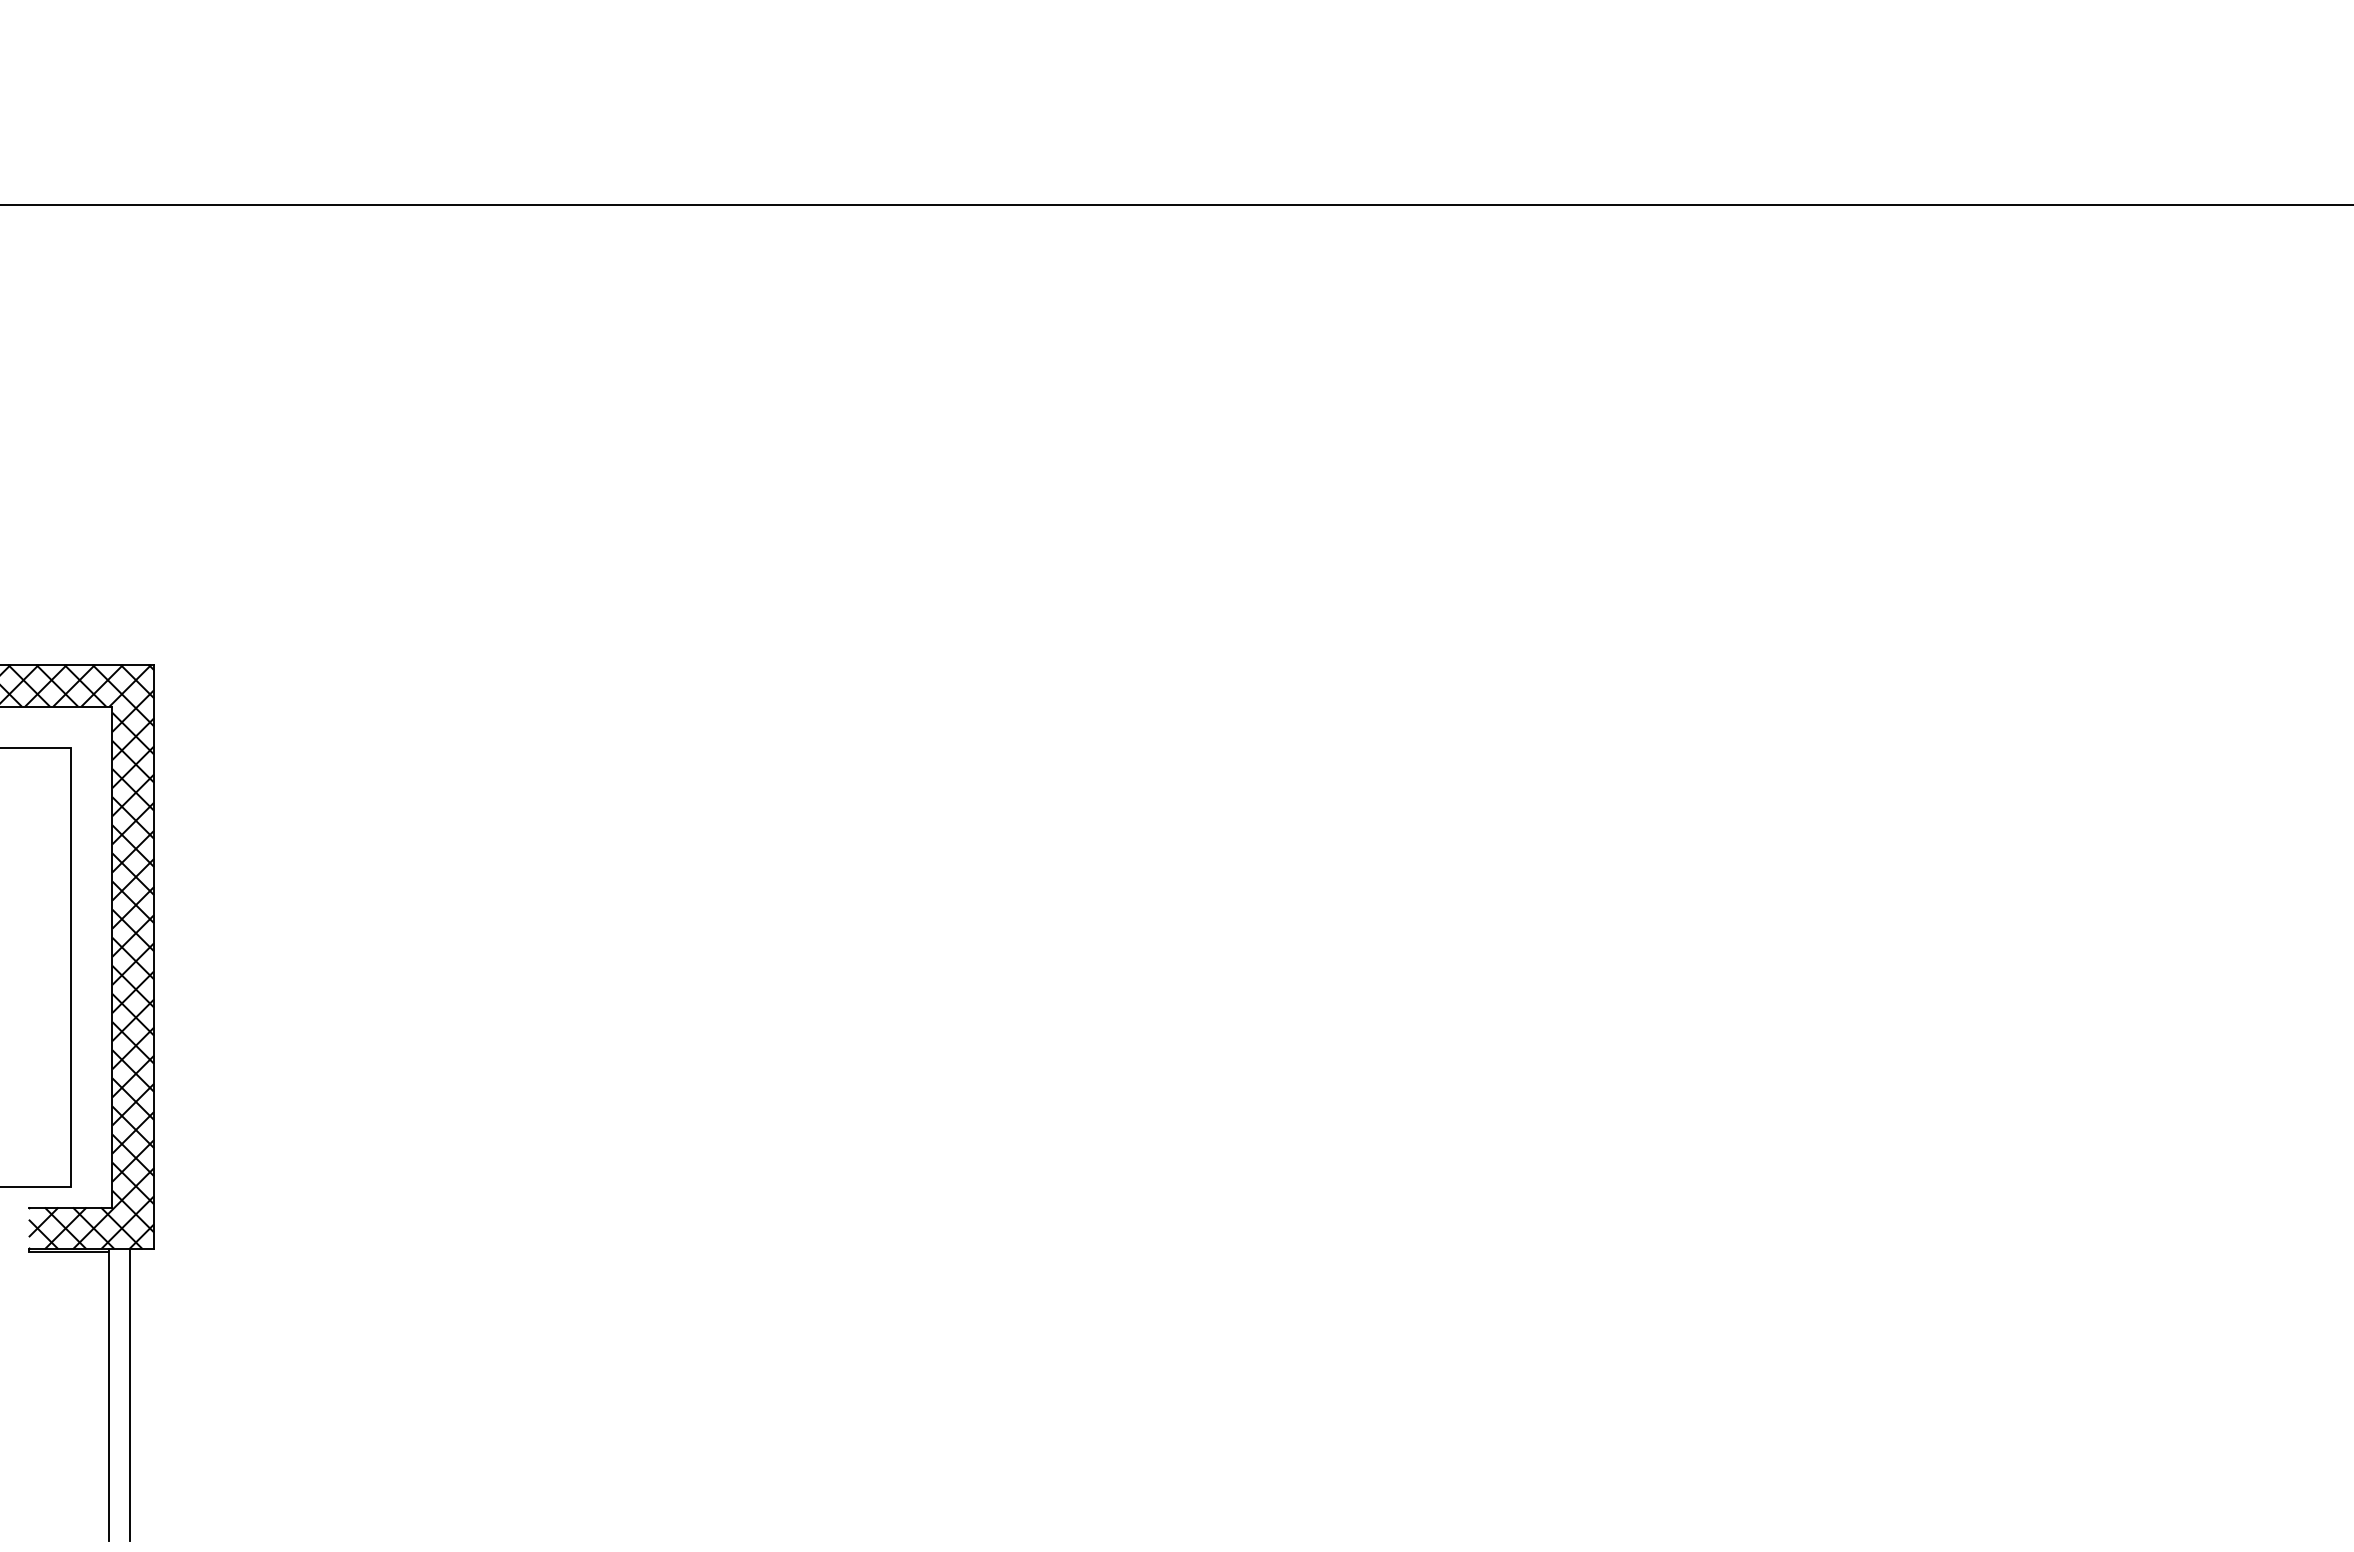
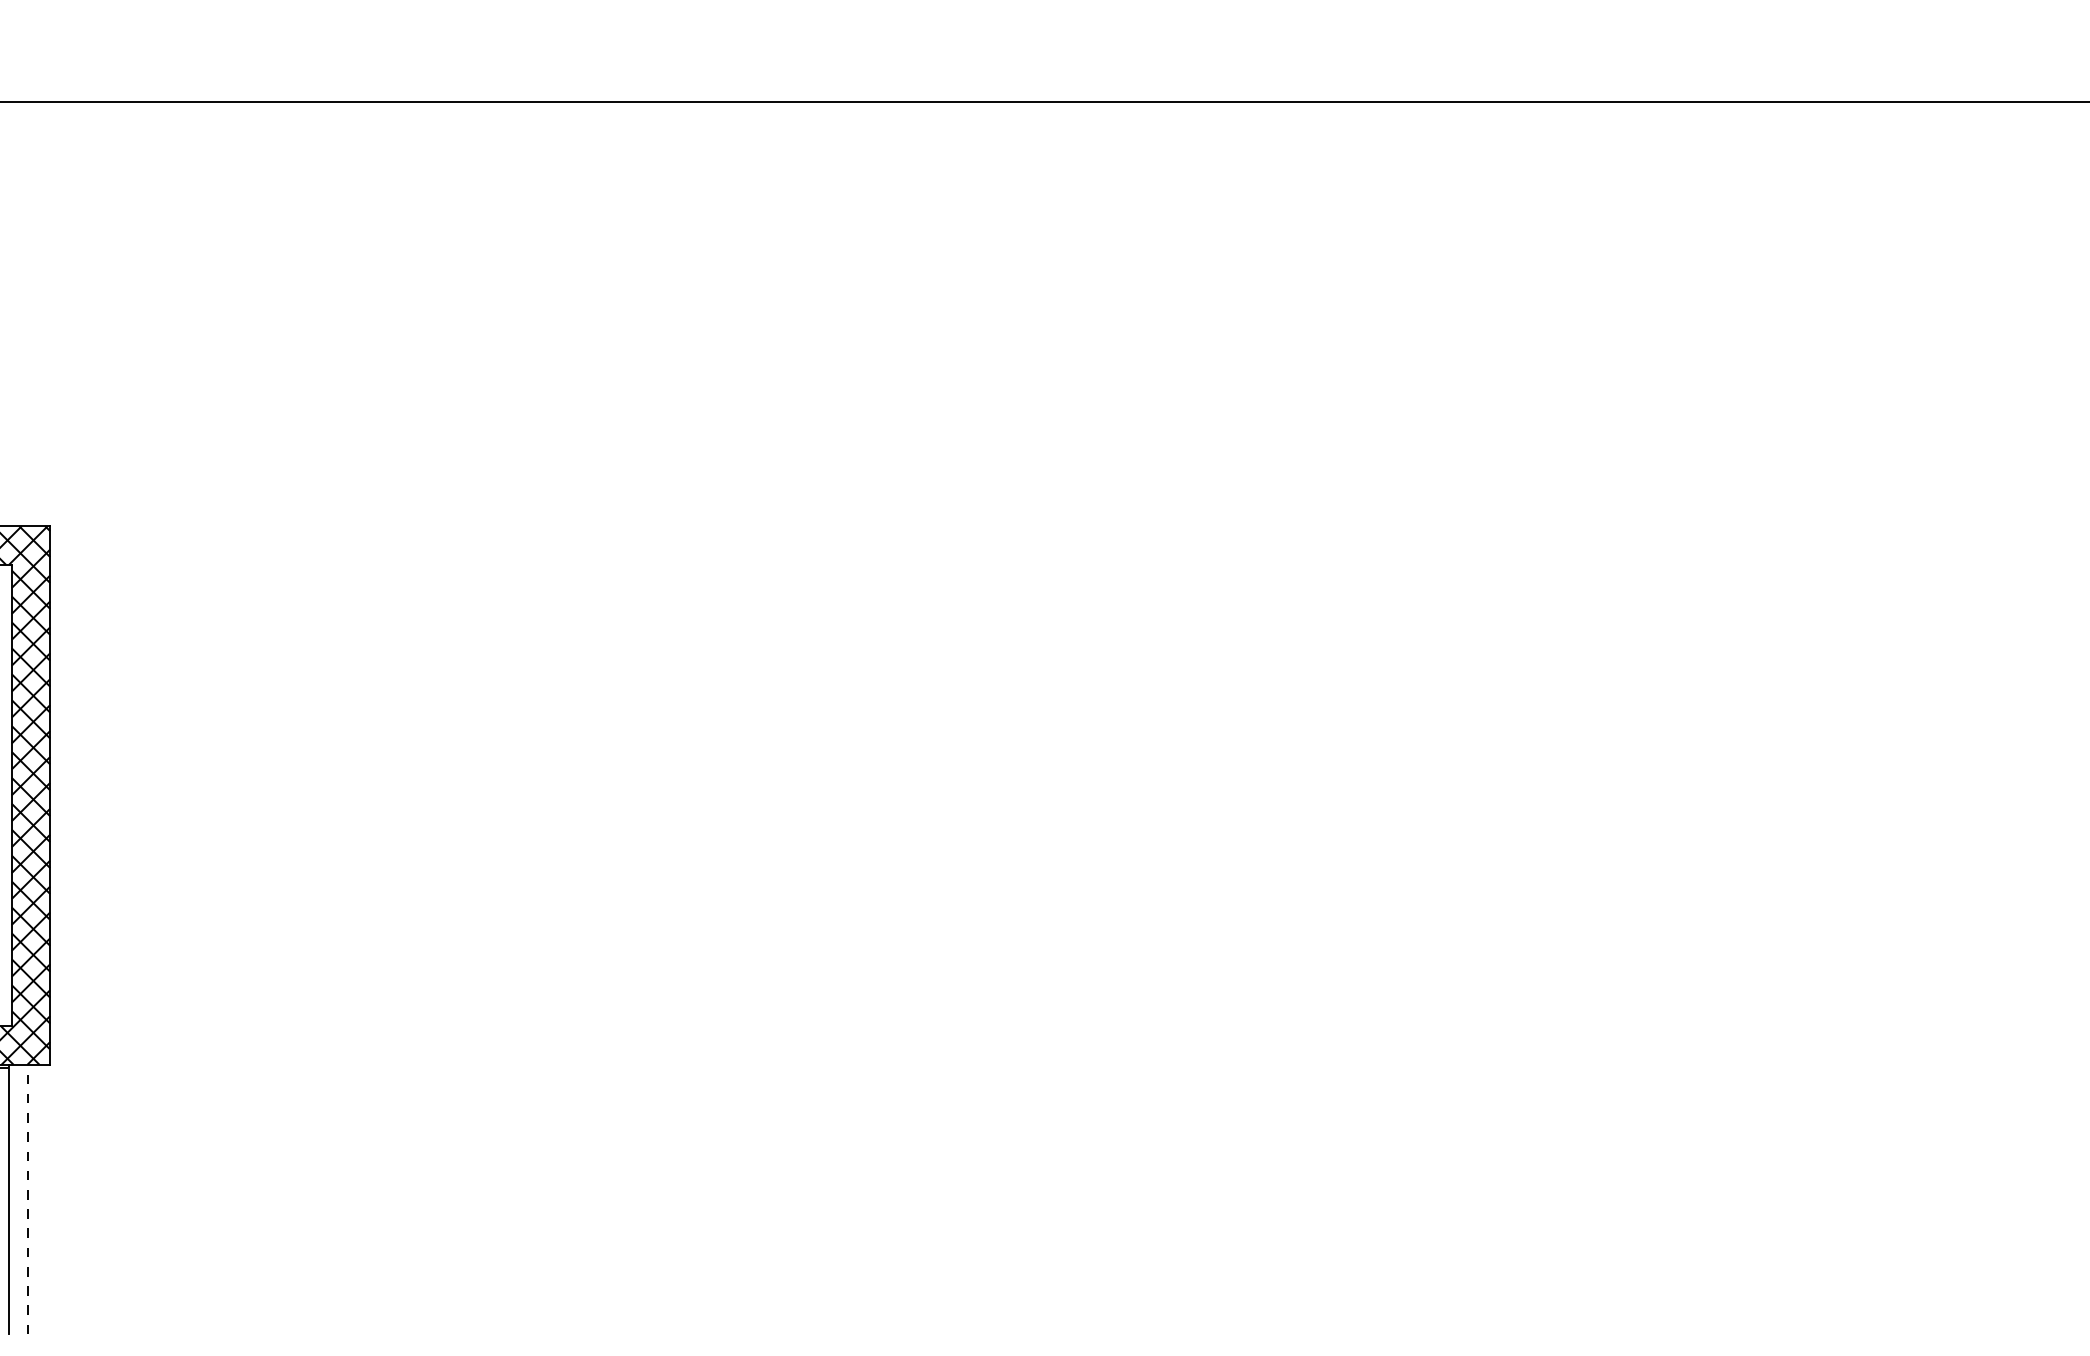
line: (130, 1394) -> (28, 1198), solid -> dashed

